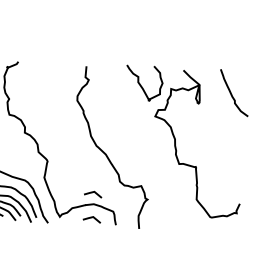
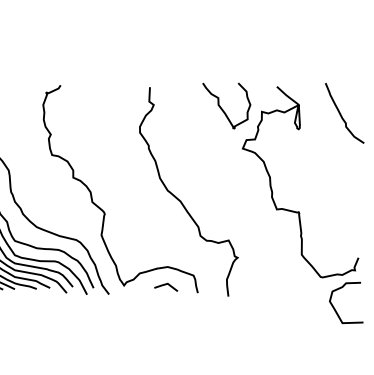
line: (93, 193) -> (166, 252), removed
curve: (220, 241) -> (335, 308), added

